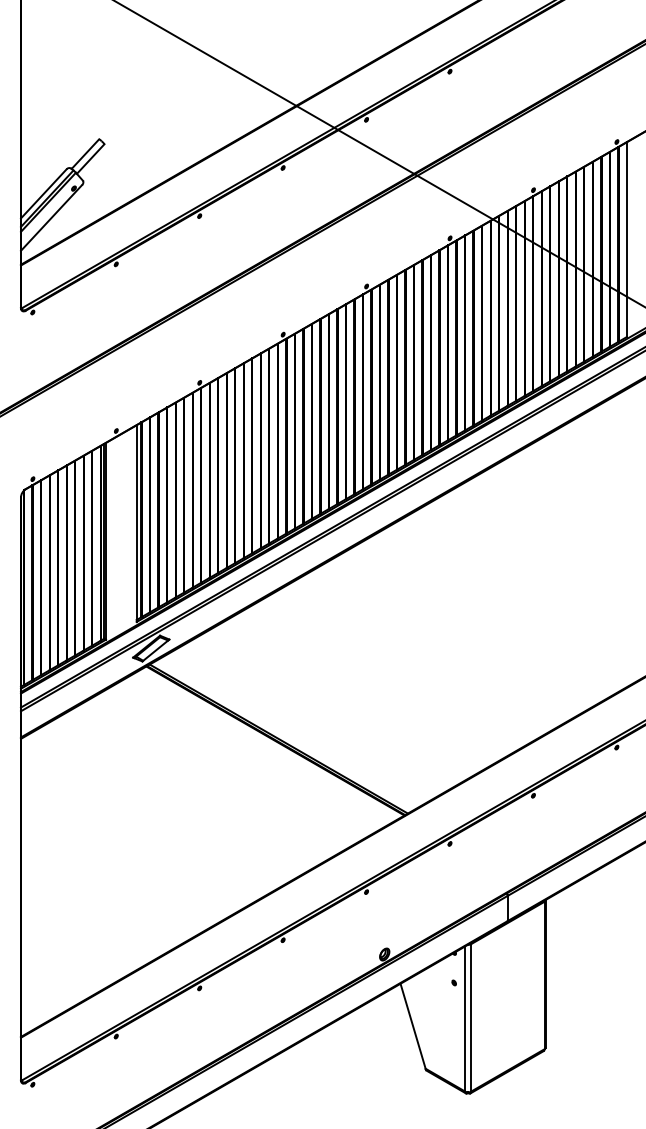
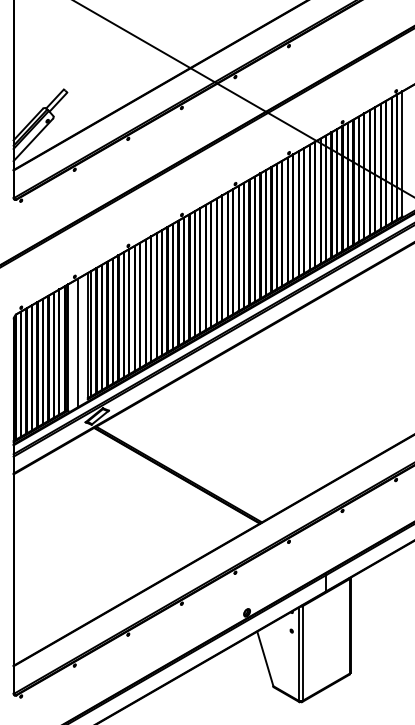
line: (122, 533) -> (78, 342), added

